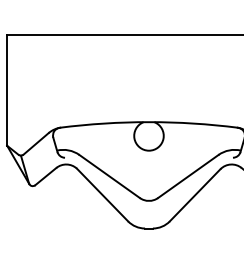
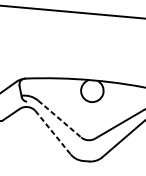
line: (110, 176) -> (60, 119), solid -> dashed
line: (102, 194) -> (53, 132), solid -> dashed

